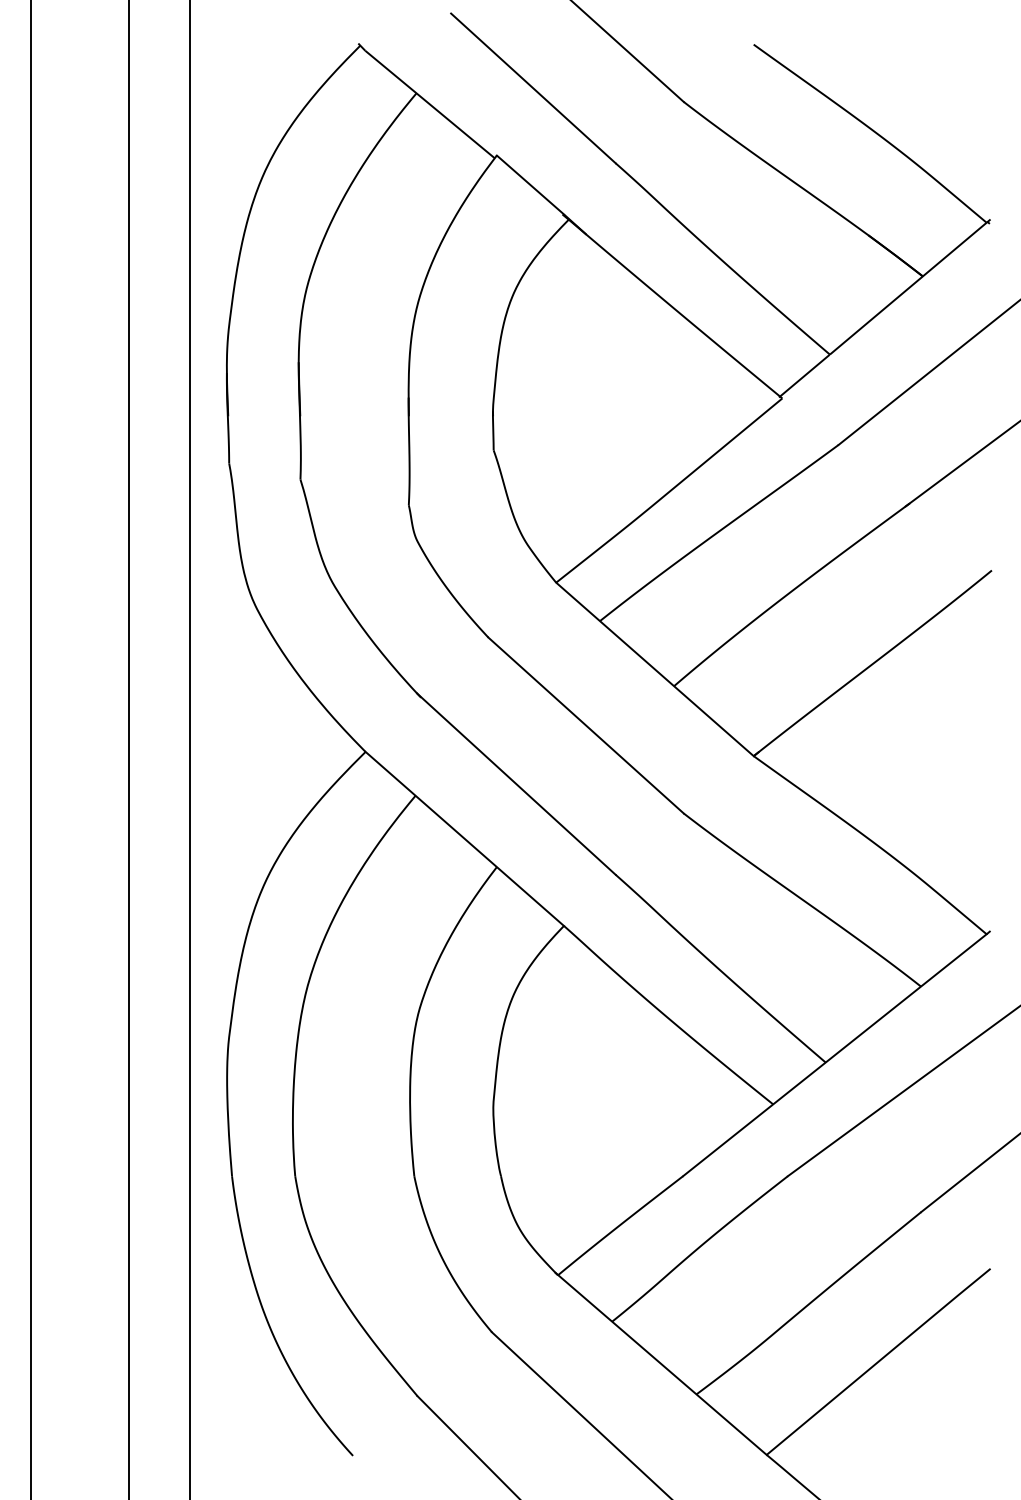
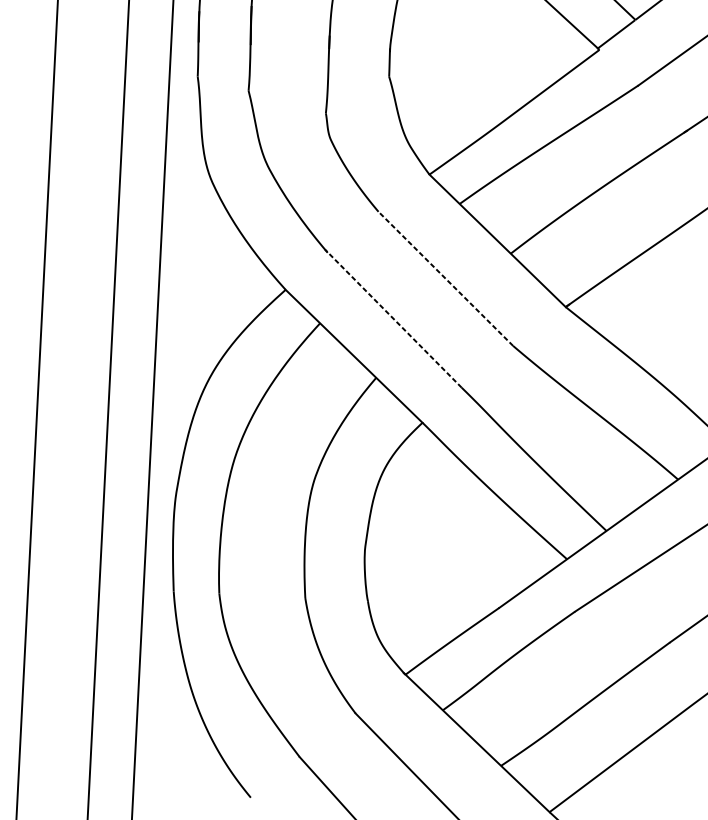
line: (585, 725) -> (445, 278), solid -> dashed
line: (515, 783) -> (392, 318), solid -> dashed

